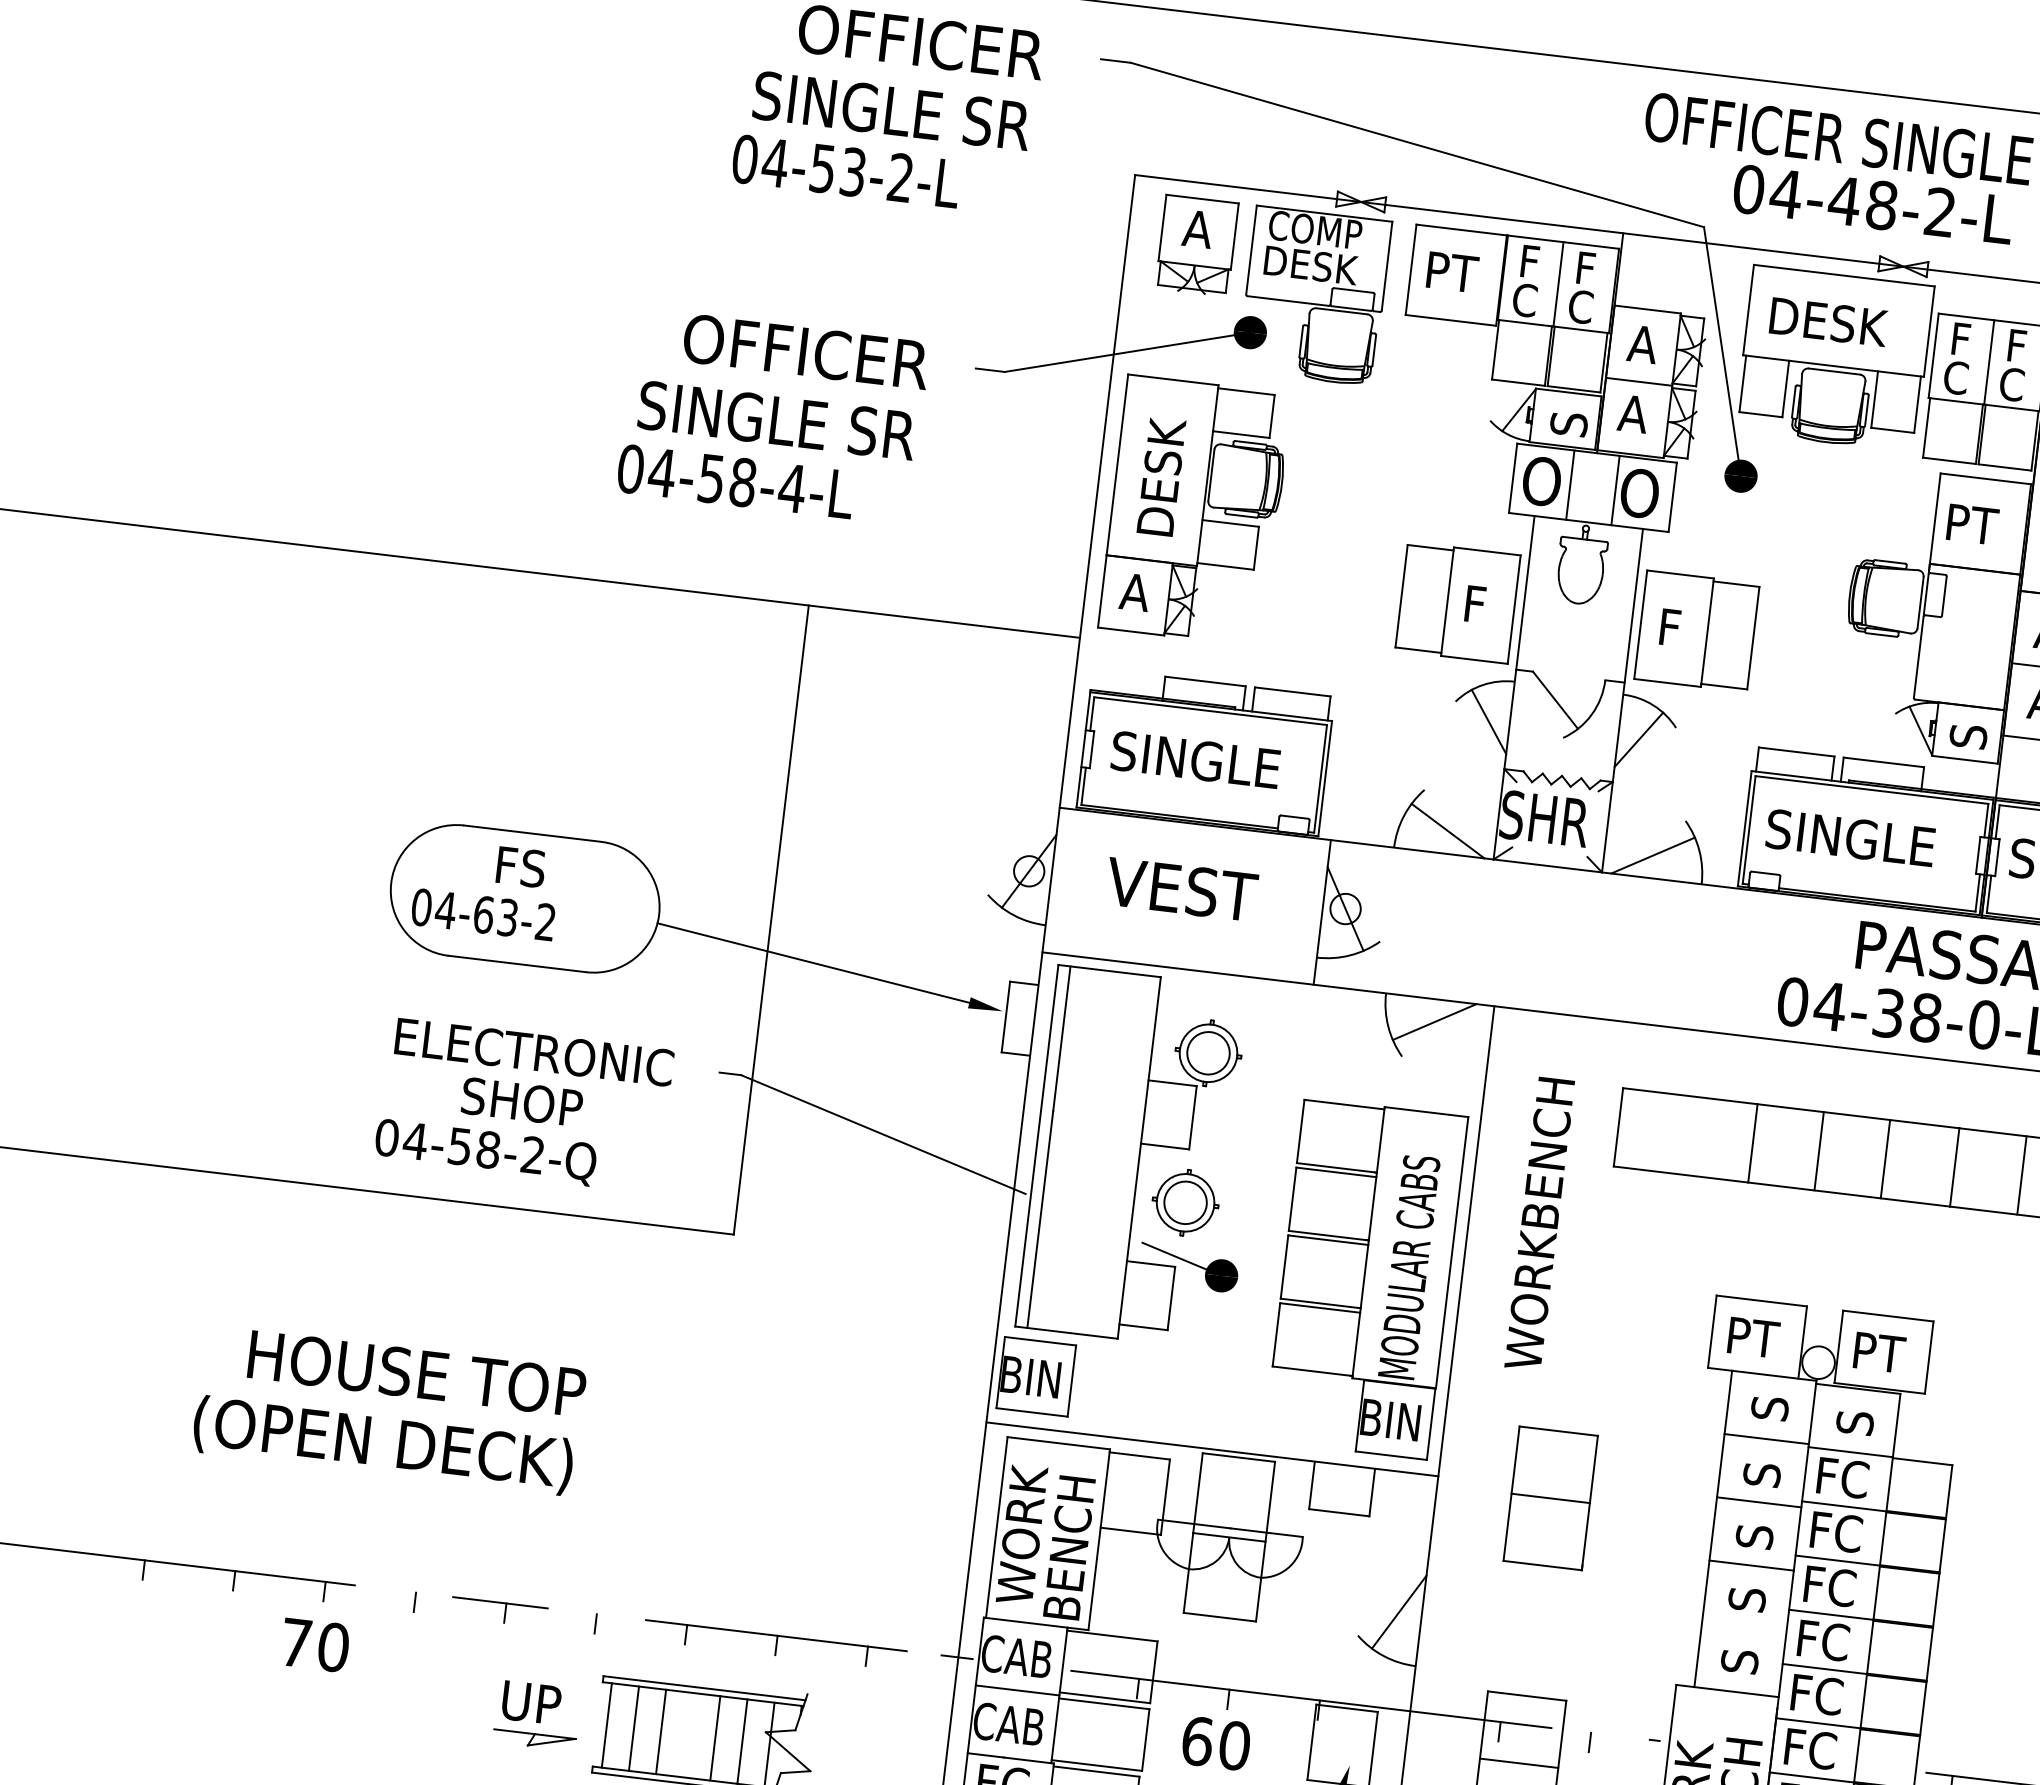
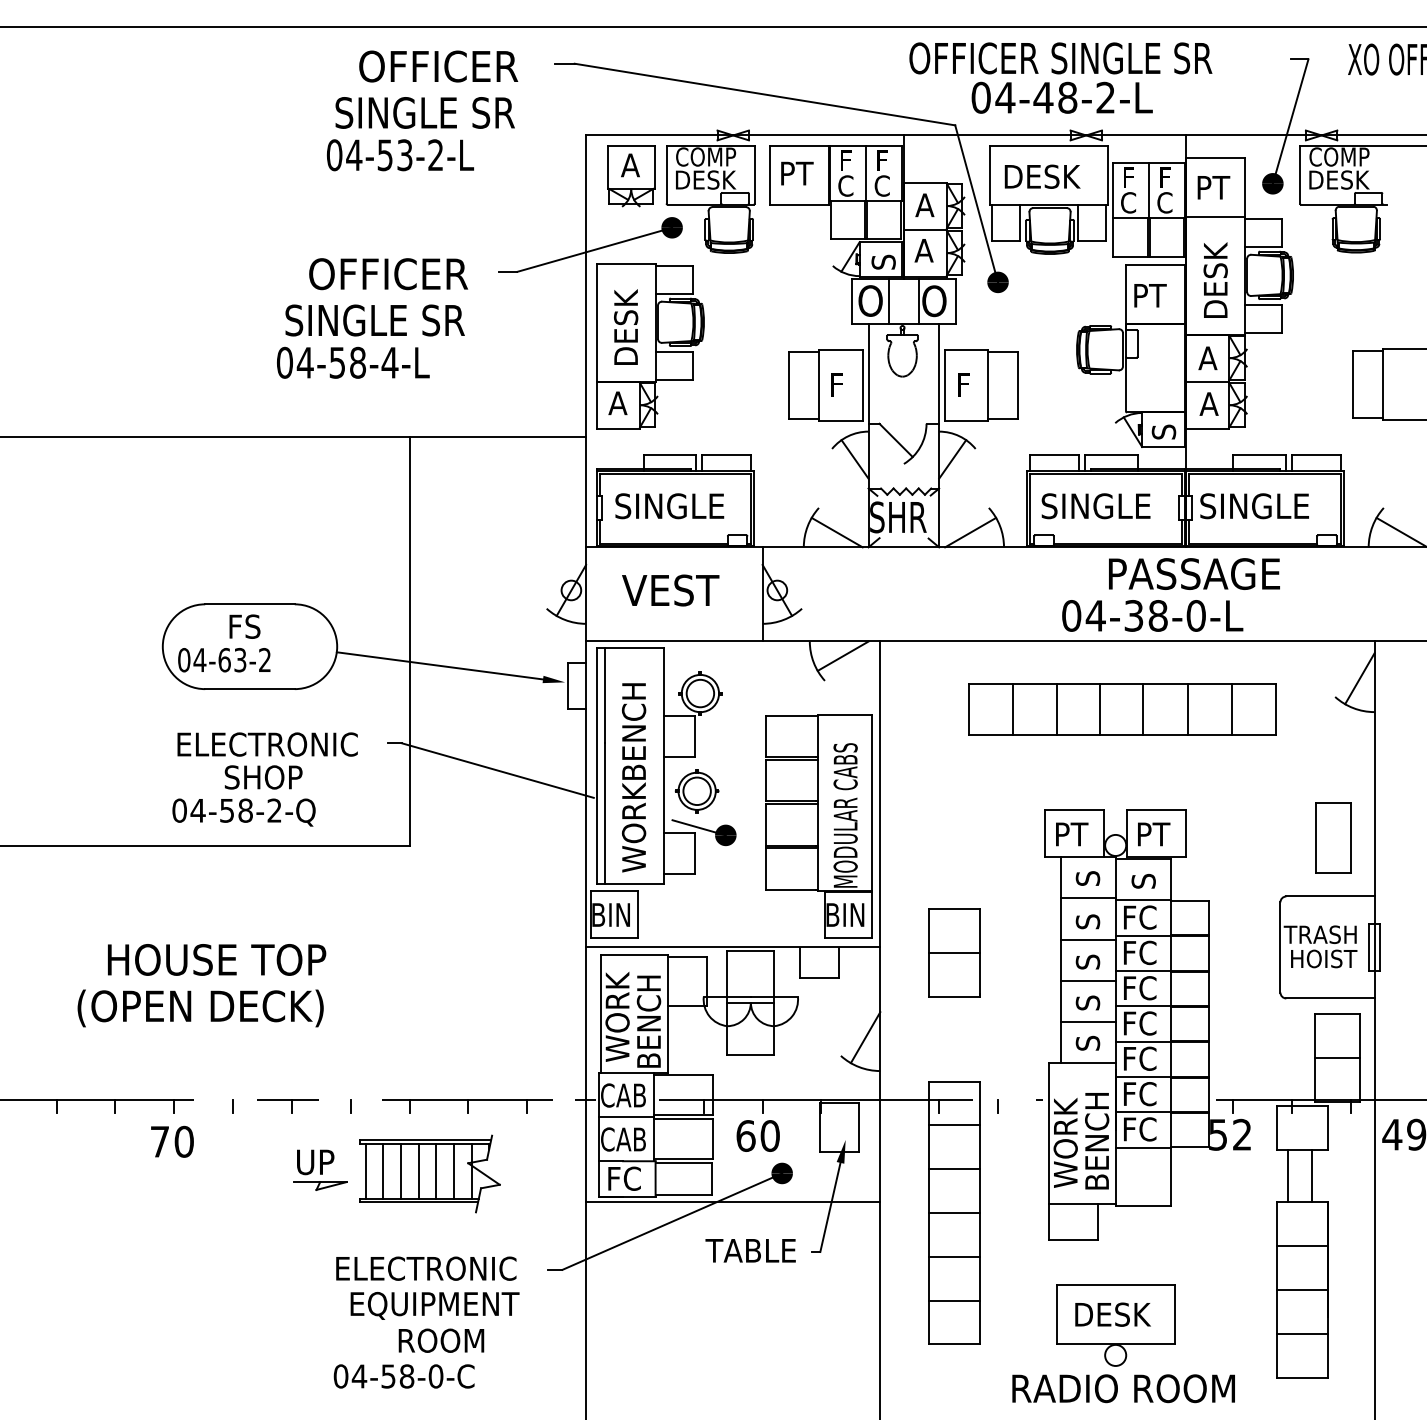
line: (1684, 1134) -> (1012, 709), added
text: (1540, 1223) -> (634, 777), moved
line: (1742, 1629) -> (1087, 1022), added
line: (688, 1734) -> (418, 1170), added

